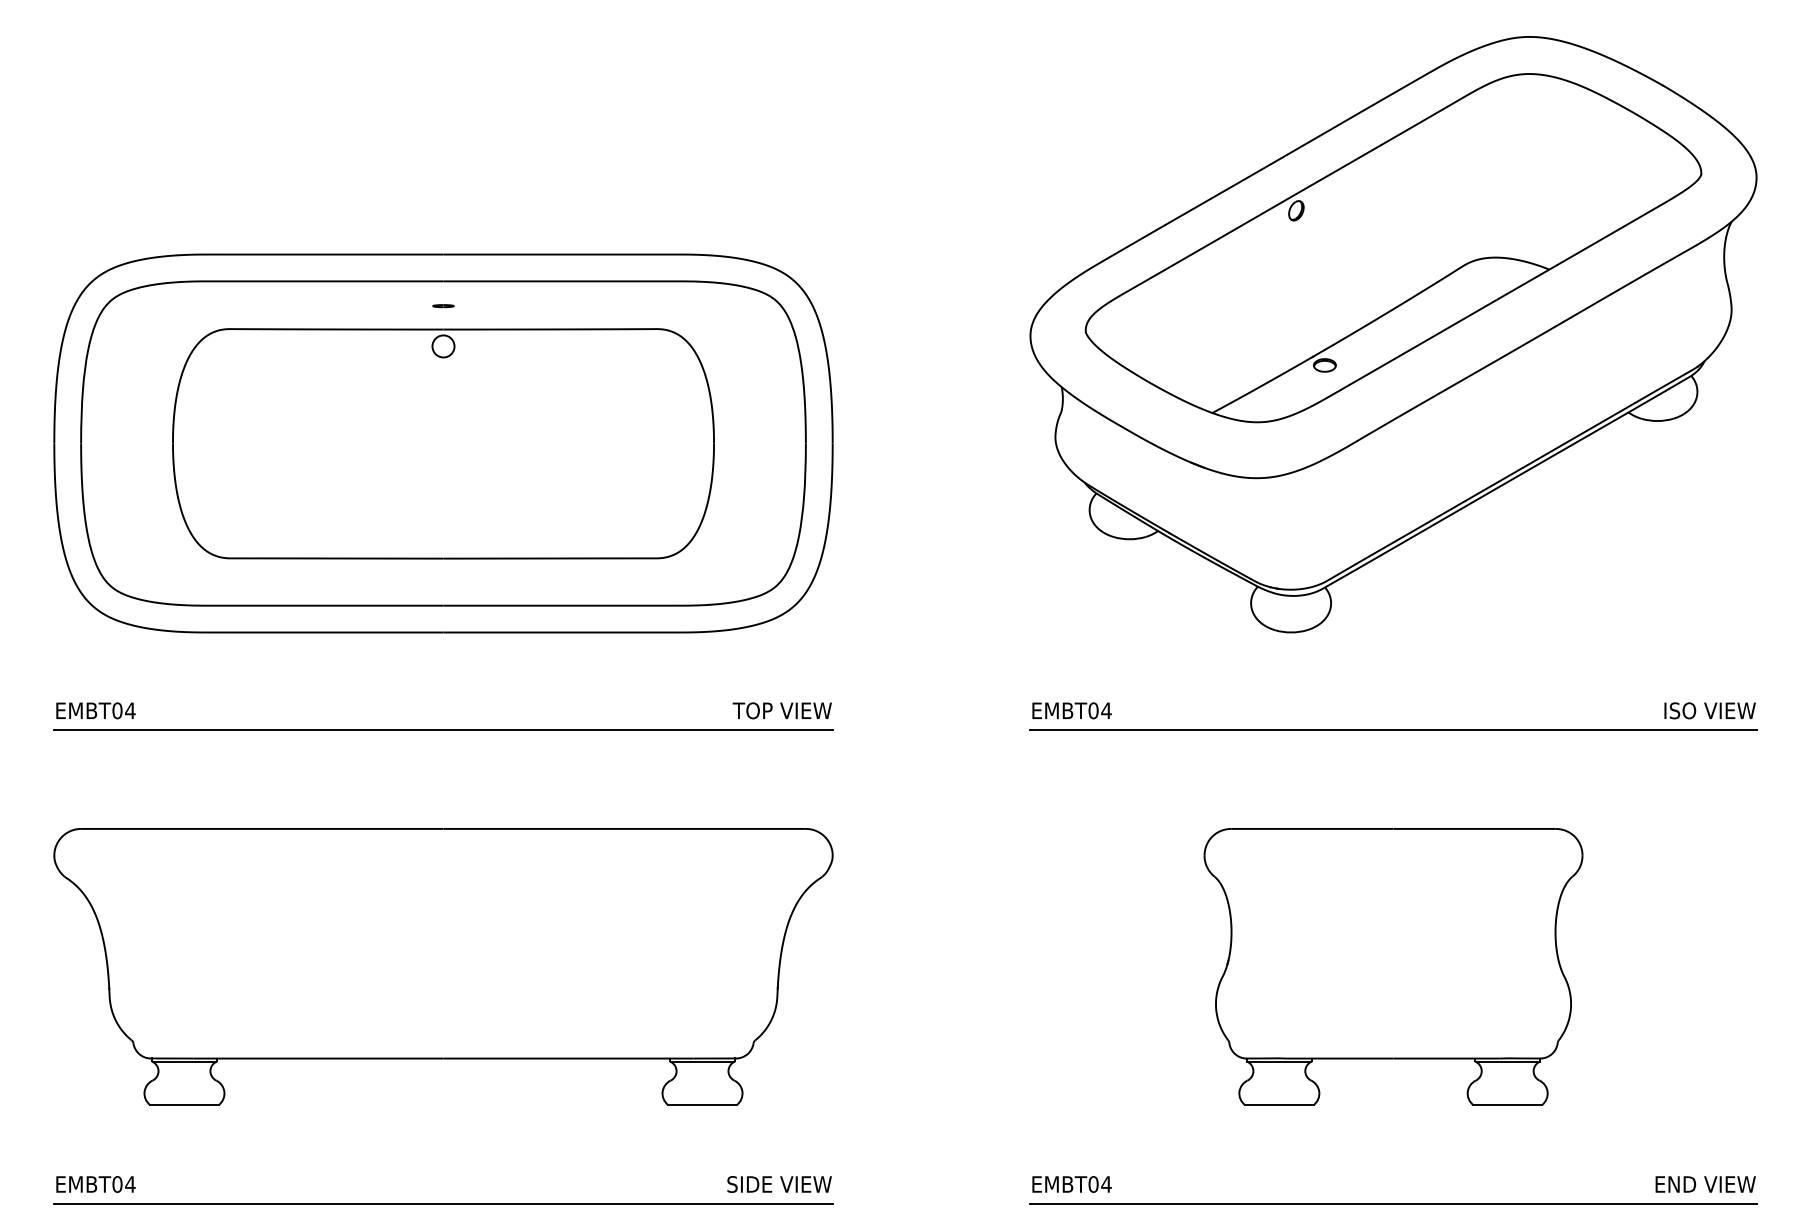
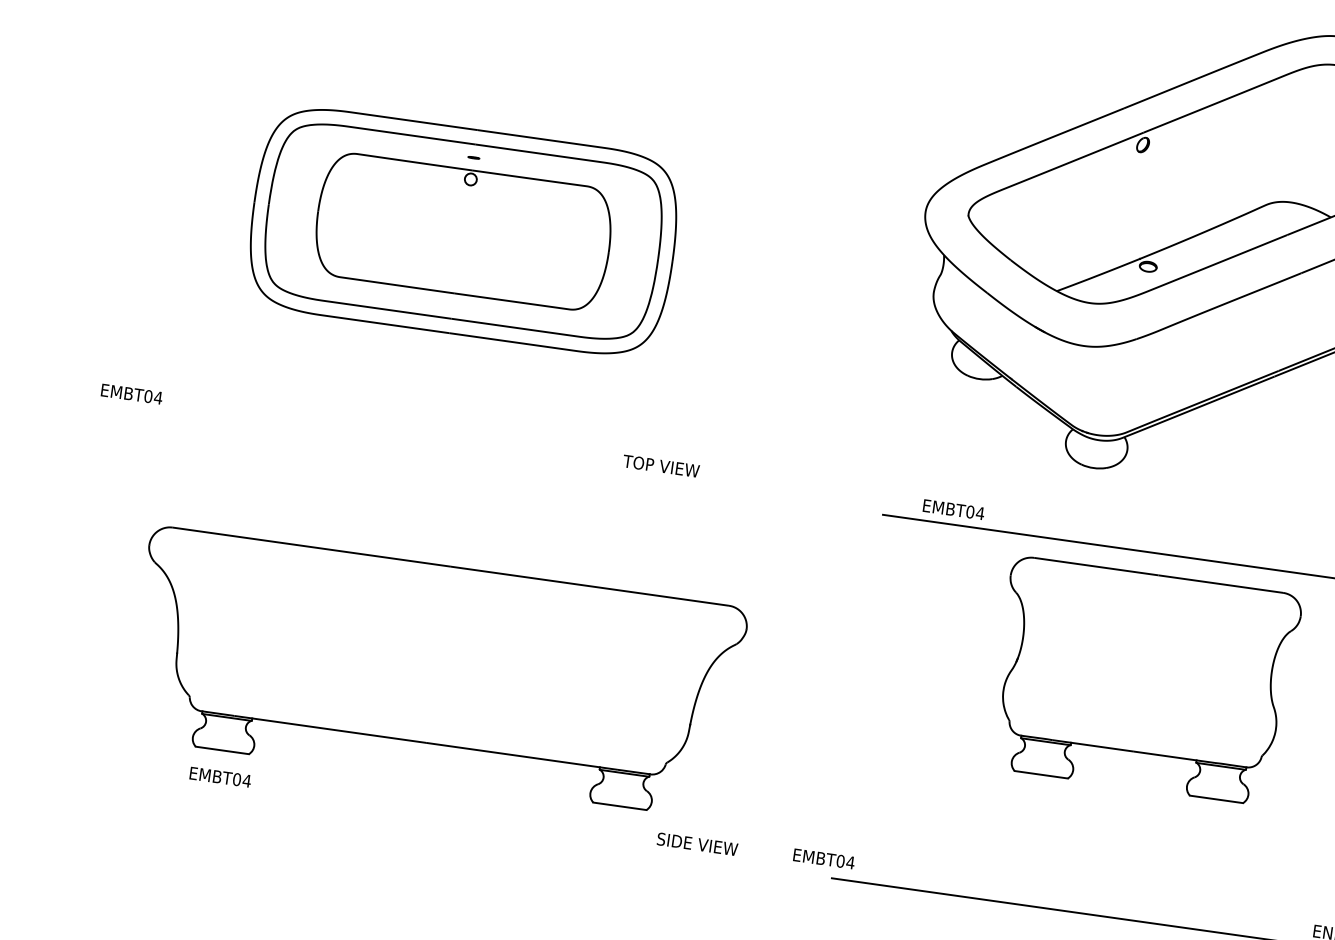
part: (443, 443) -> (463, 231), size x0.7
text: (95, 710) -> (131, 393), moved
text: (781, 710) -> (660, 465), moved
text: (1071, 710) -> (953, 509), moved
line: (443, 730) -> (432, 451), removed
part: (443, 966) -> (436, 672), moved
part: (1393, 966) -> (1143, 680), moved
text: (95, 1184) -> (220, 777), moved
text: (779, 1184) -> (697, 844), moved
text: (1071, 1184) -> (823, 858), moved
line: (443, 1203) -> (381, 814), removed

